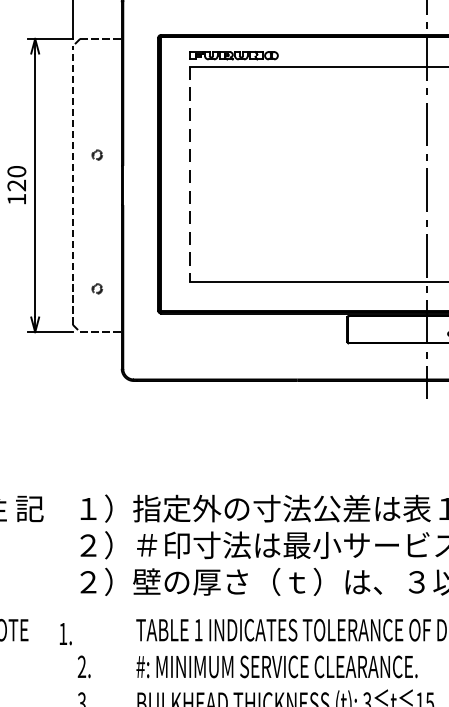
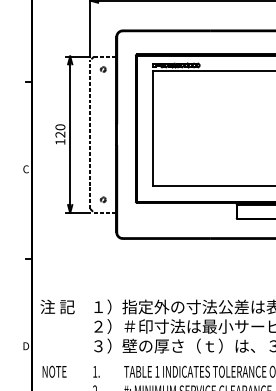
part: (95, 155) -> (102, 69), moved
line: (189, 175) -> (152, 129), dashed -> solid
part: (95, 288) -> (102, 199), moved
text: (88, 582) -> (98, 346), ２） -> ３）
text: (65, 633) -> (96, 371), moved

